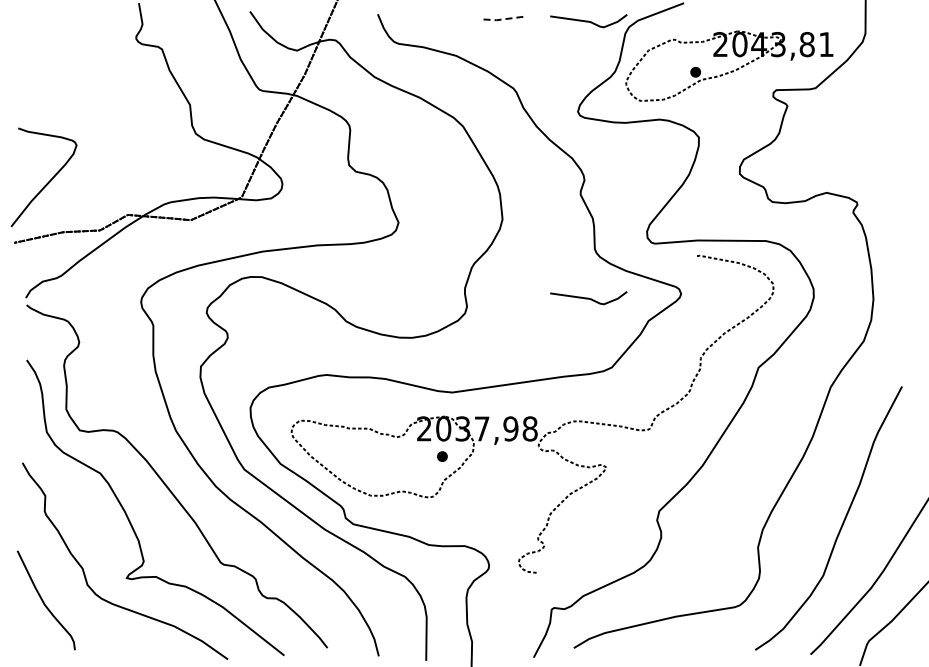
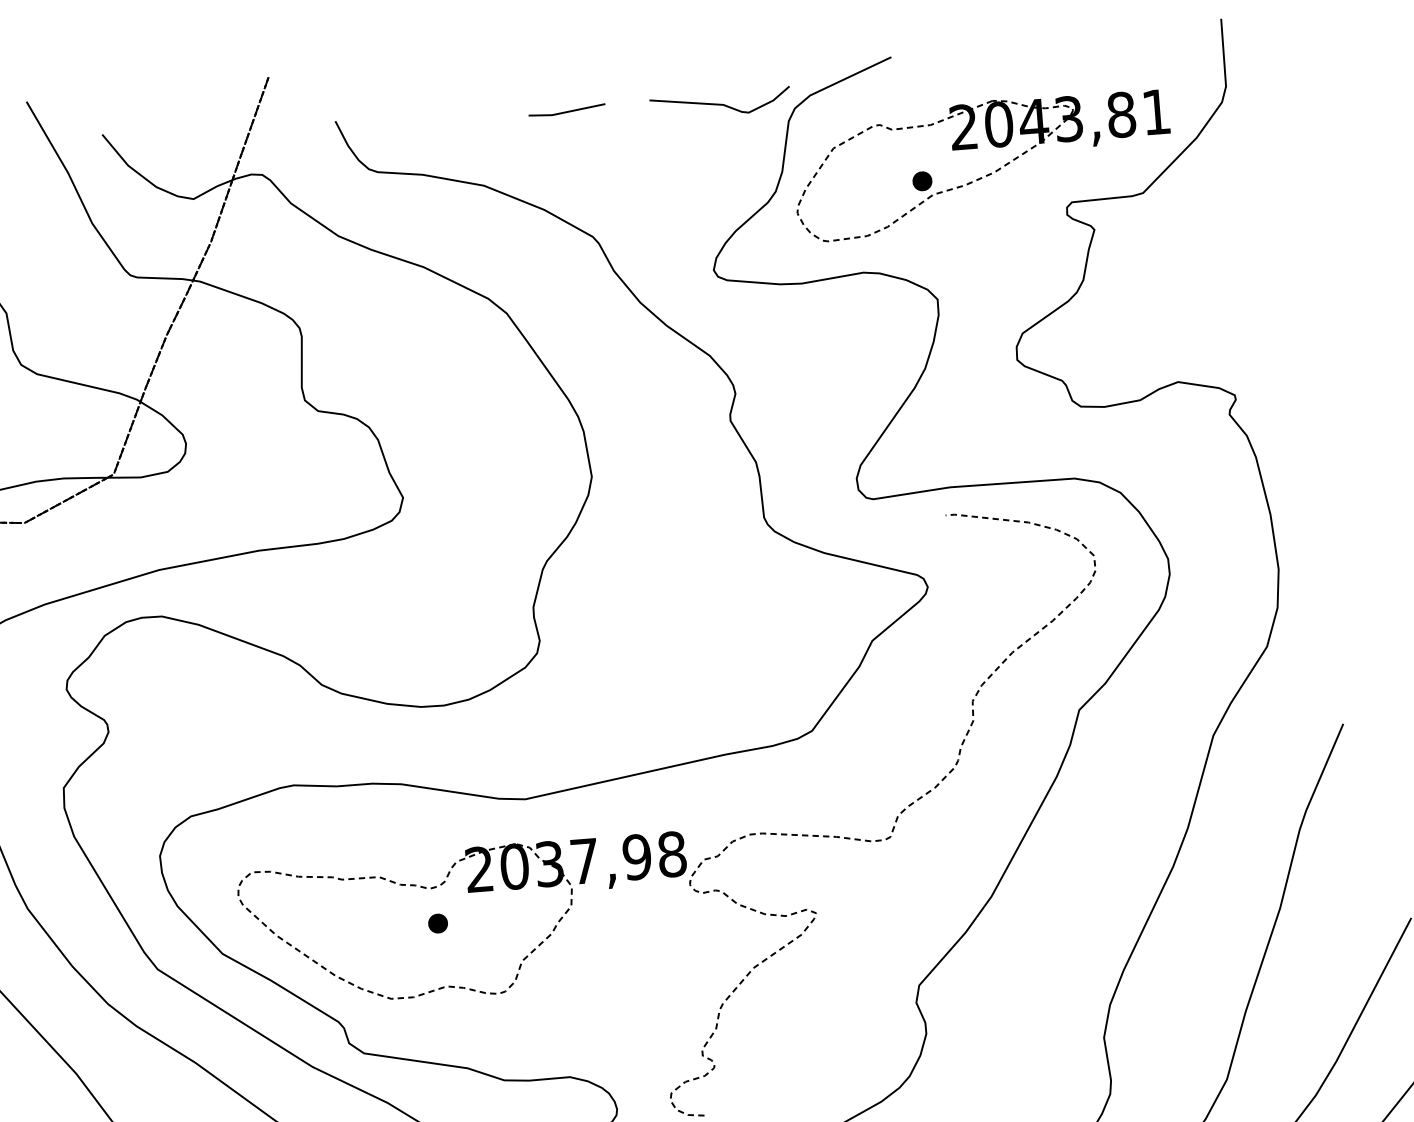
line: (504, 19) -> (566, 112), dashed -> solid
curve: (588, 298) -> (759, 608), removed
part: (442, 456) -> (438, 923), moved

